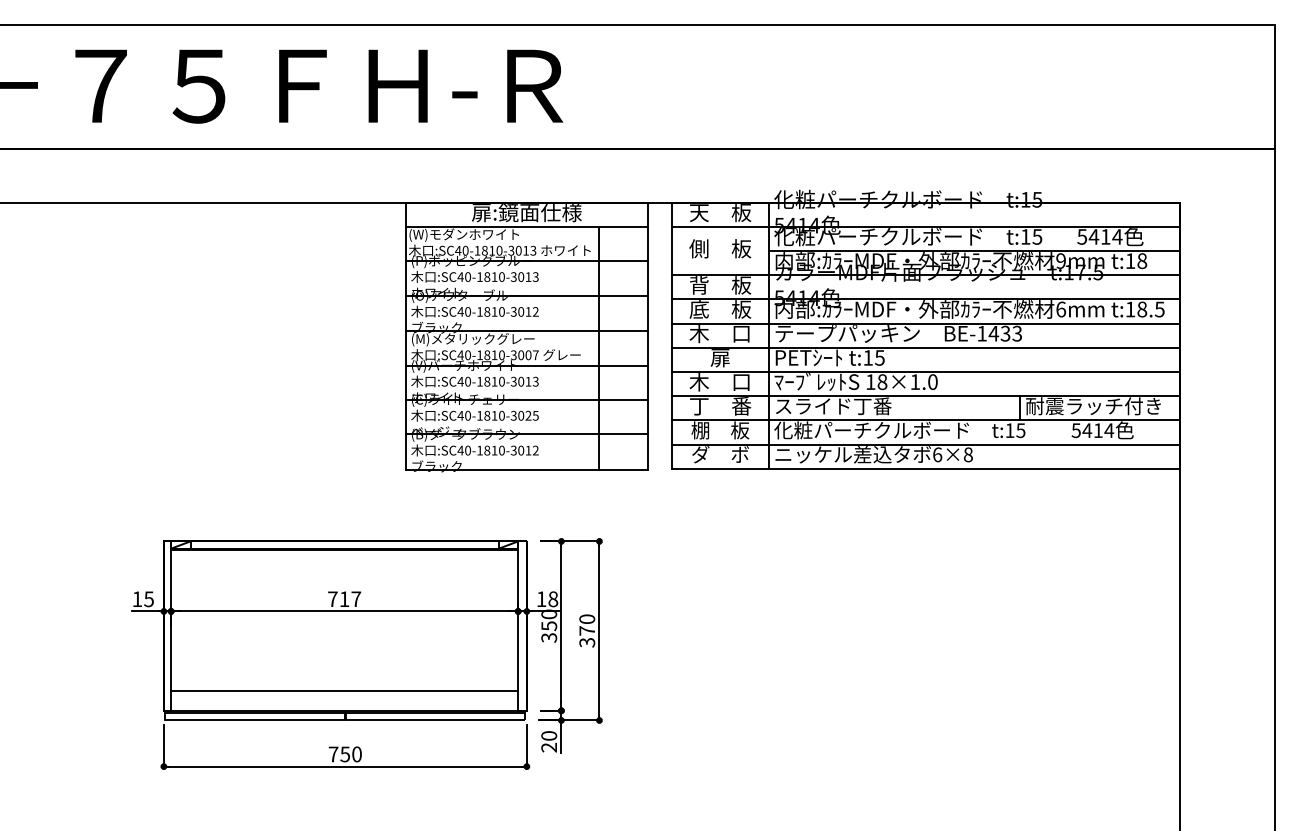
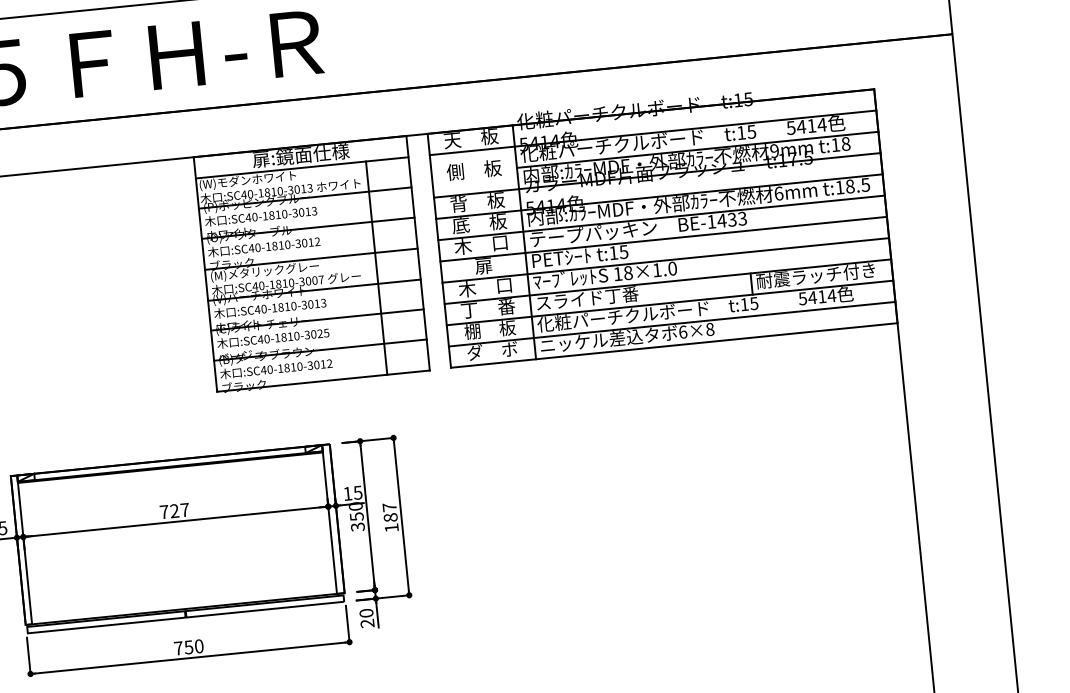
text: (344, 598) -> (174, 510), 717 -> 727
text: (553, 599) -> (358, 492), 18 -> 15
text: (587, 630) -> (390, 517), 370 -> 187
line: (344, 691) -> (182, 592), removed

